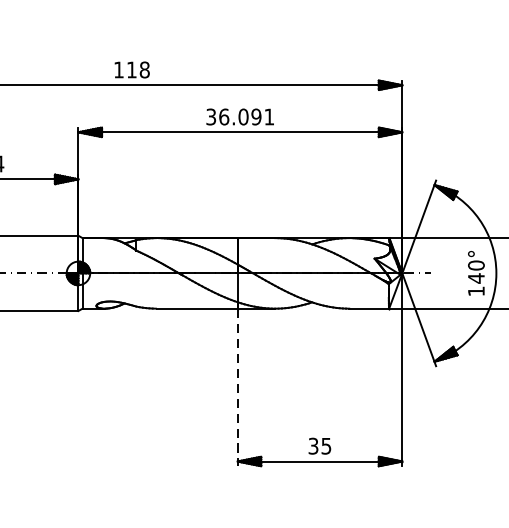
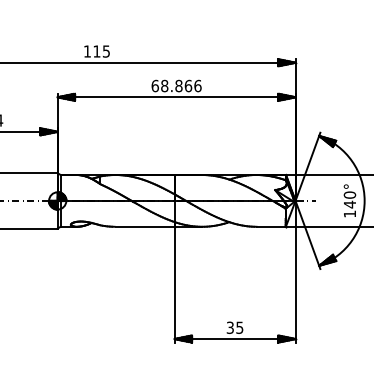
text: (144, 69) -> (106, 51), 118 -> 115
text: (240, 116) -> (176, 85), 36.091 -> 68.866
line: (237, 387) -> (174, 284), dashed -> solid

